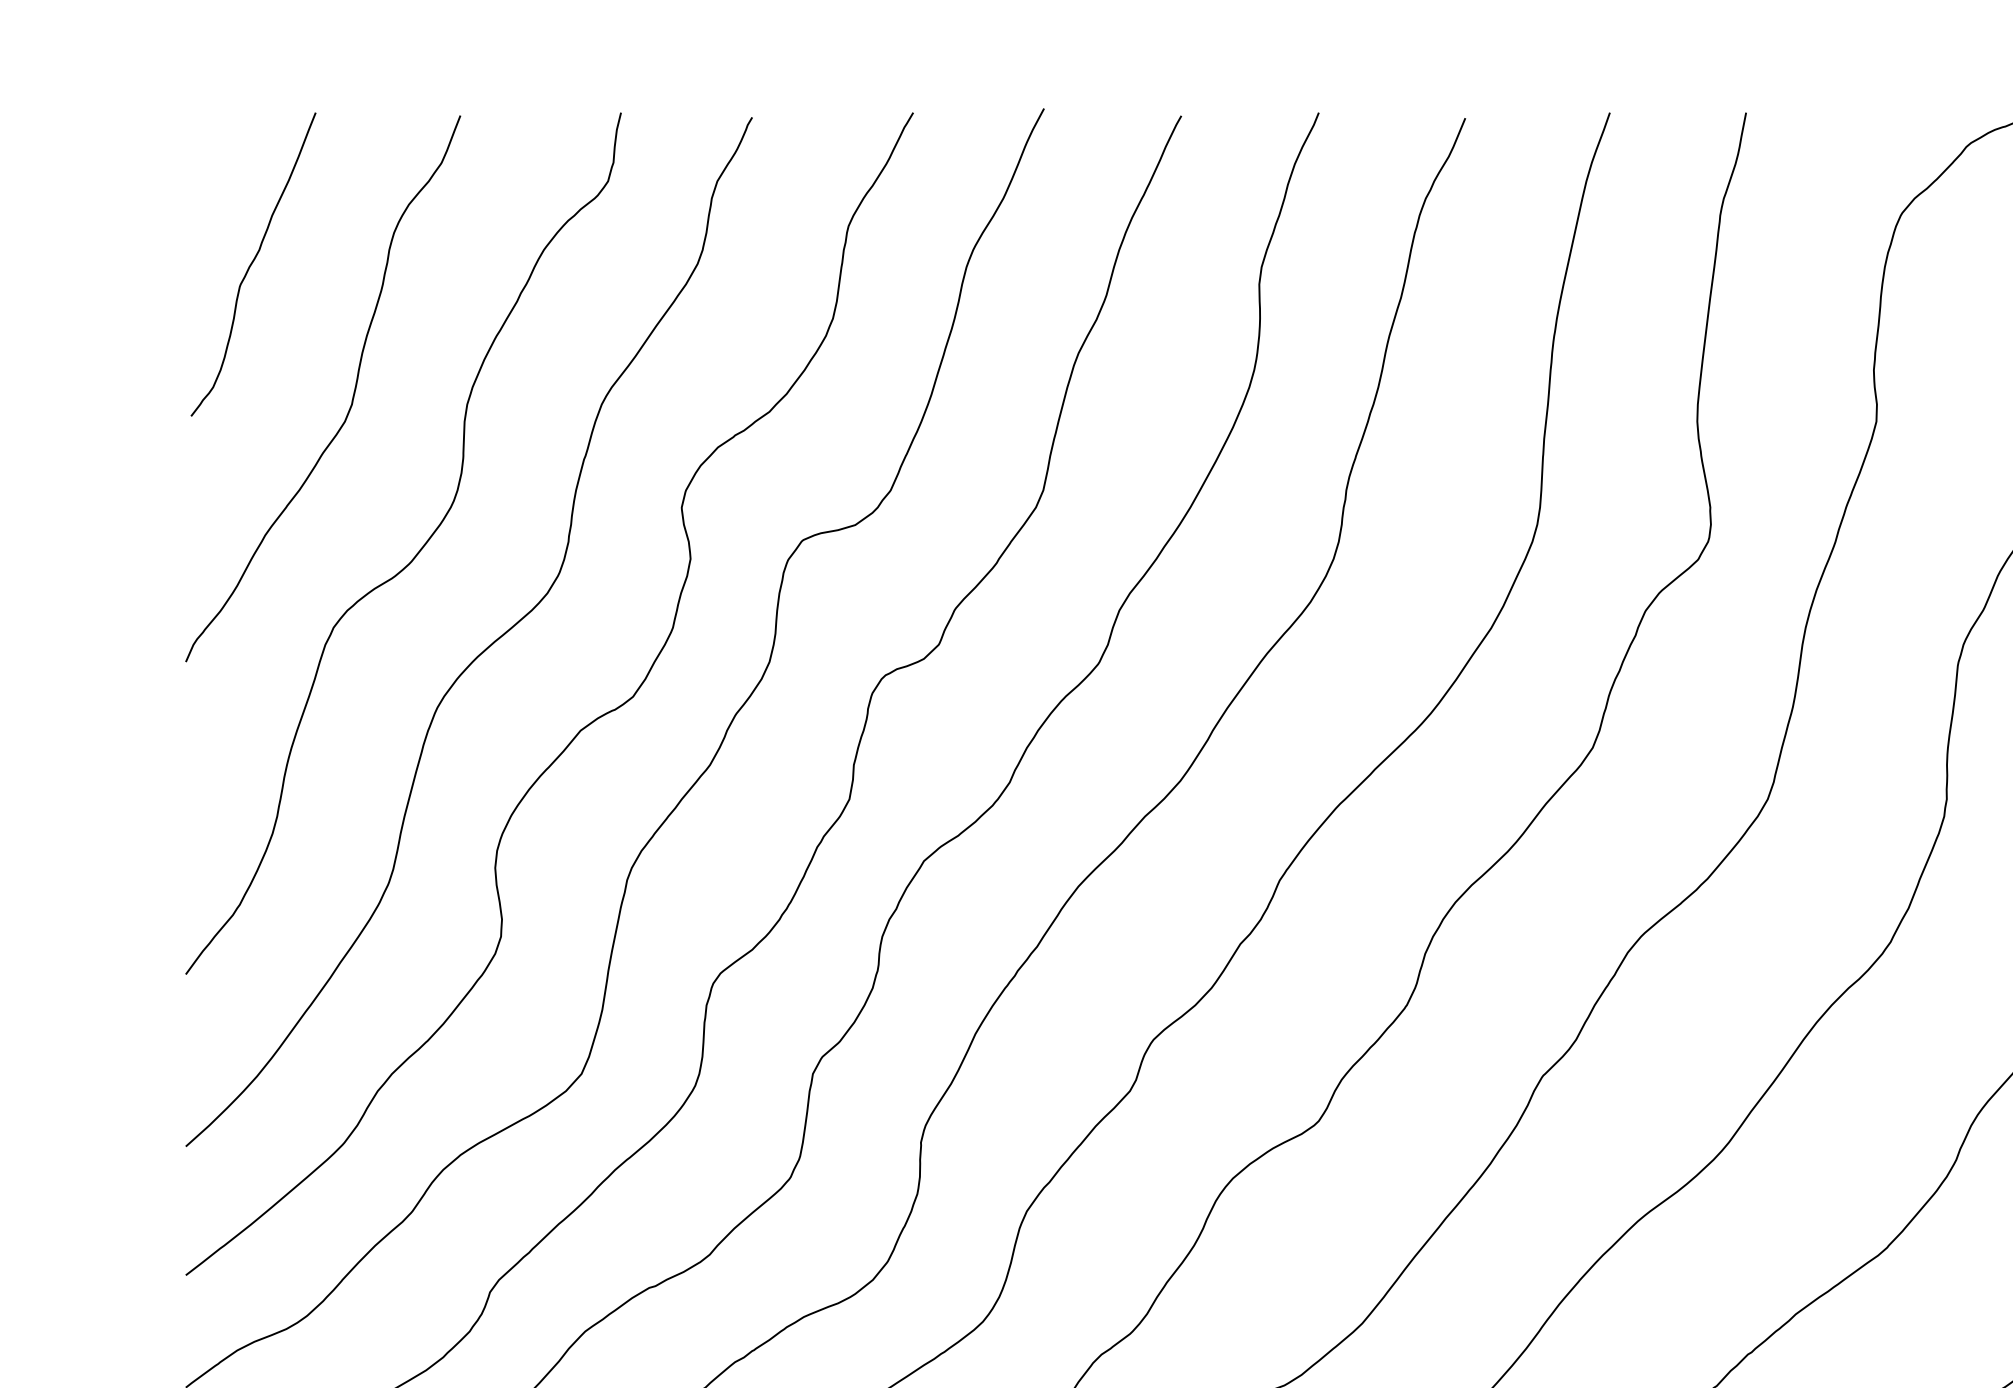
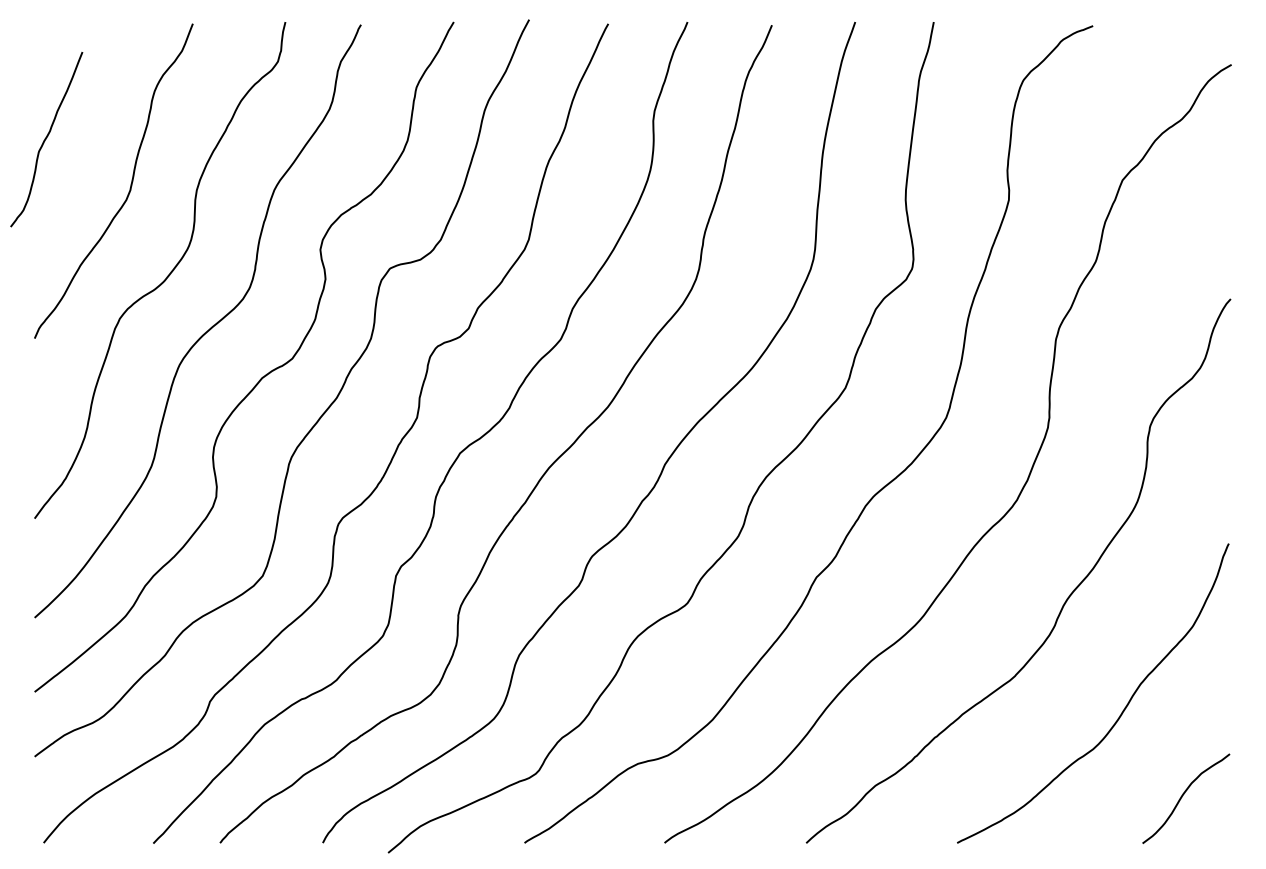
curve: (253, 264) -> (46, 139), moved

